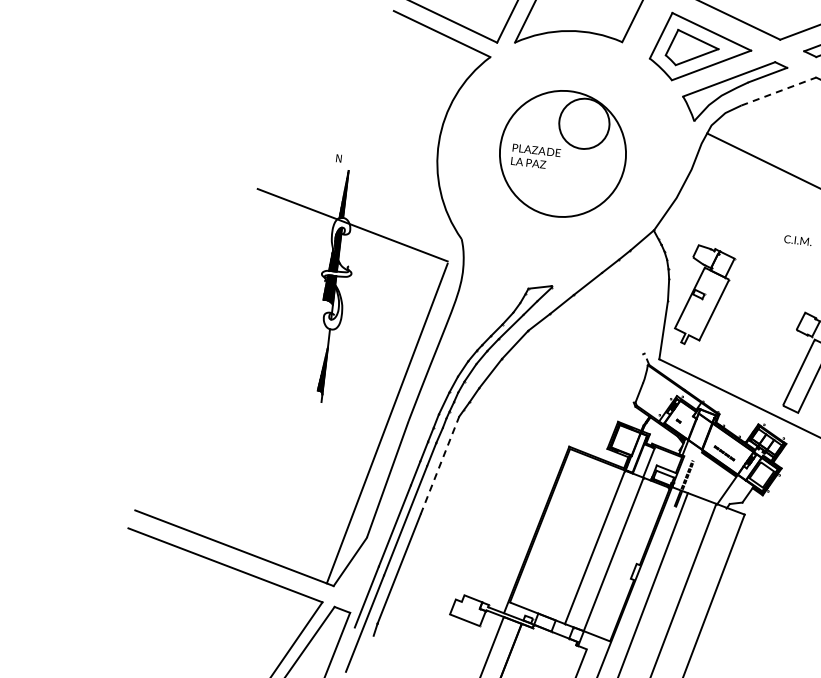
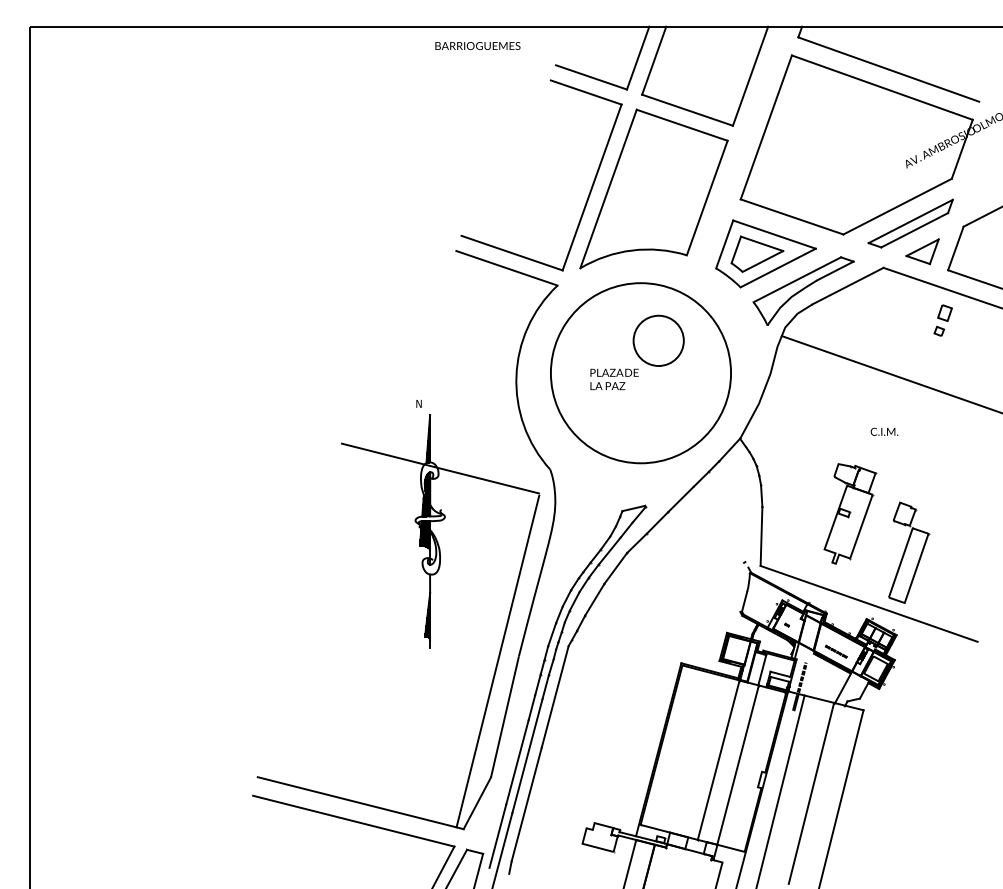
line: (779, 92) -> (848, 286), dashed -> solid
circle: (562, 154) -> (640, 373), size x1.43
part: (704, 295) -> (850, 513), moved
line: (440, 465) -> (555, 696), dashed -> solid

